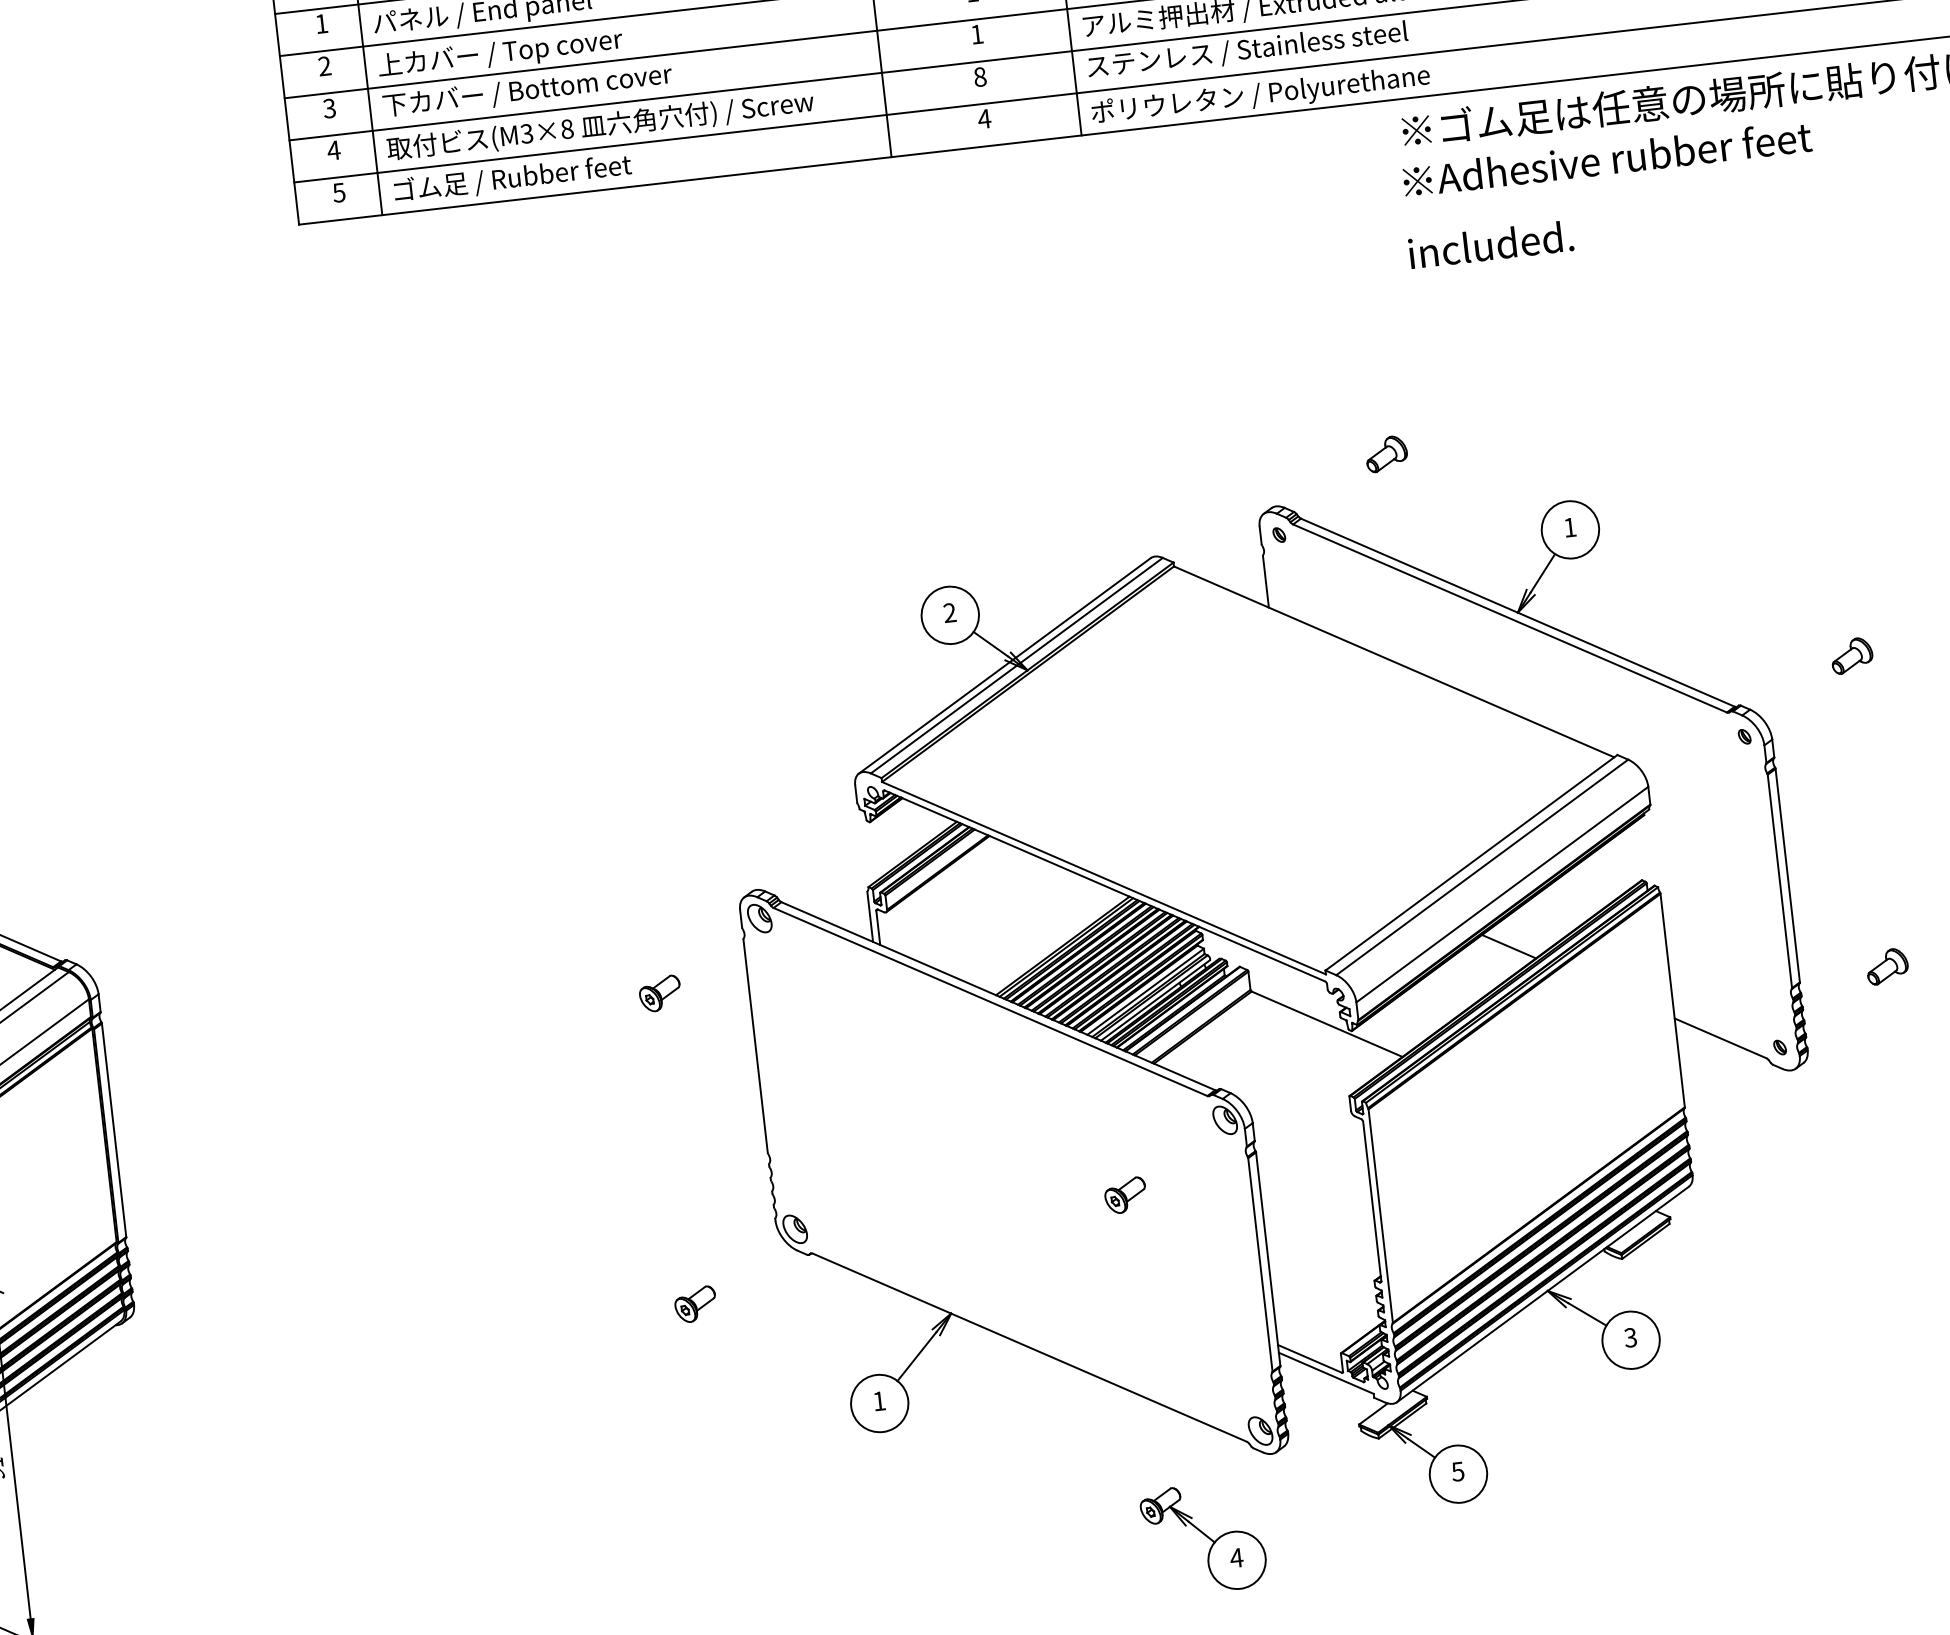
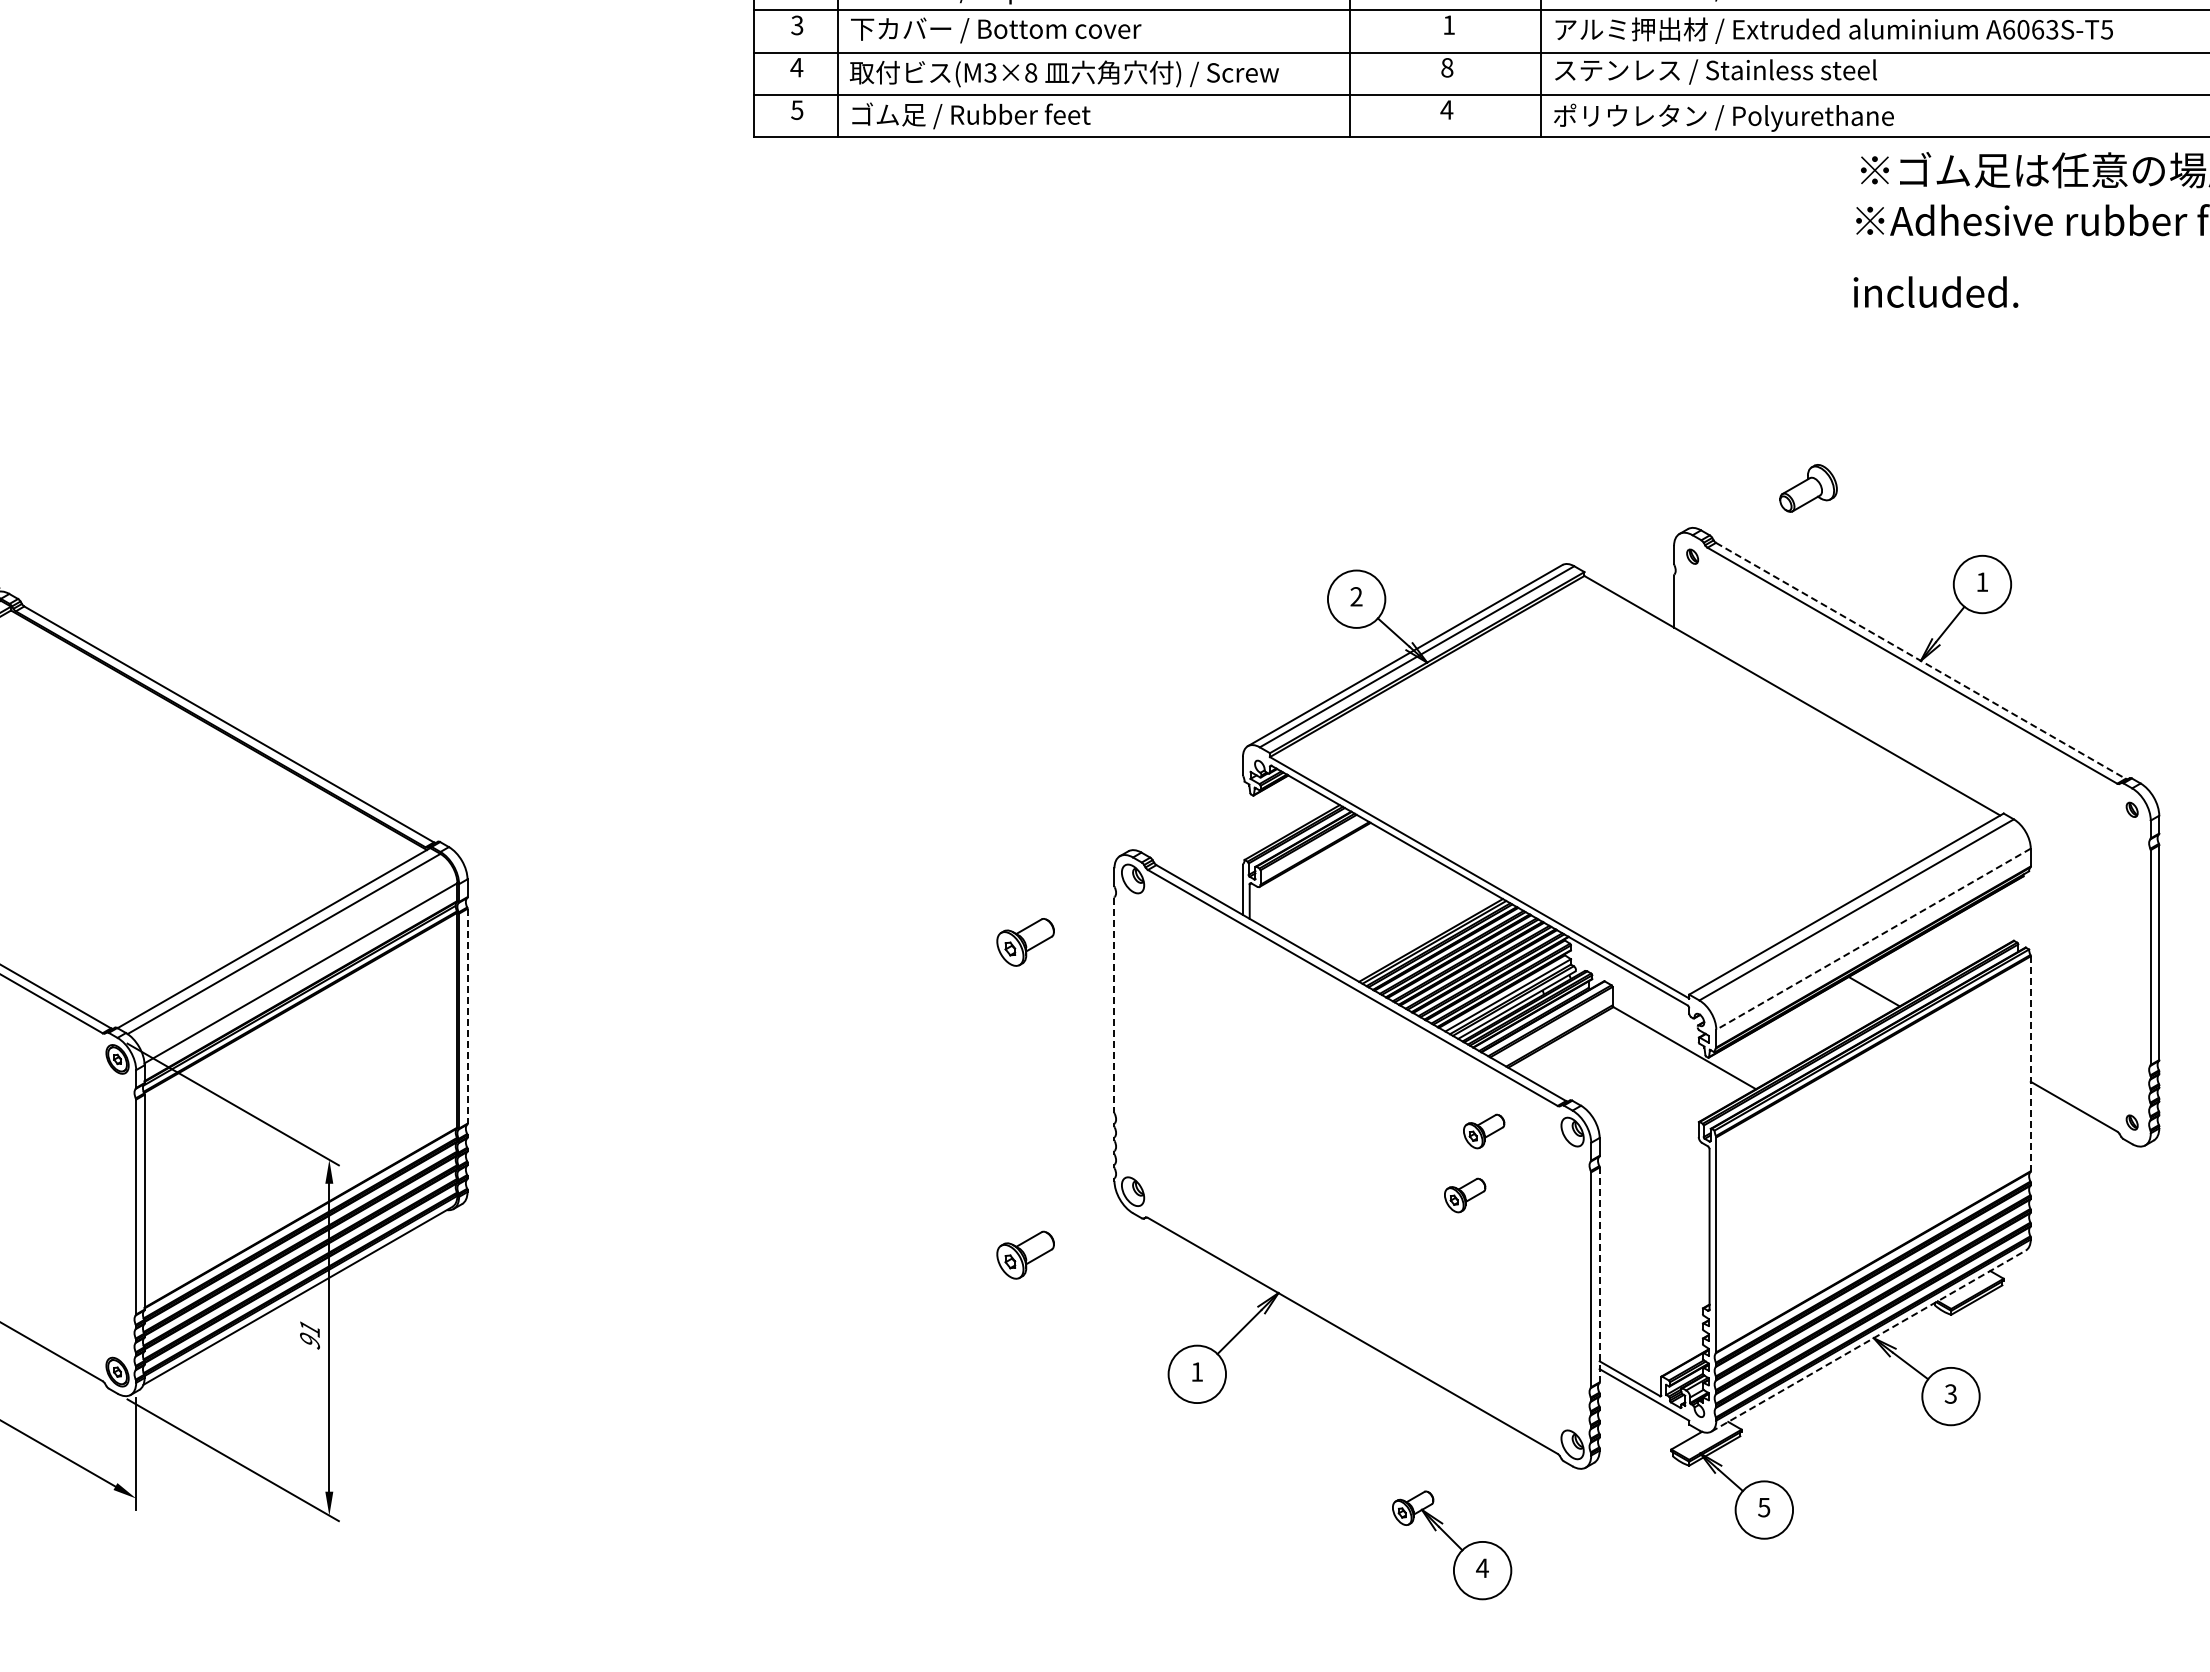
part: (1386, 454) -> (1808, 488), size x1.4
line: (1518, 613) -> (1921, 661), solid -> dashed
line: (1502, 894) -> (1873, 939), solid -> dashed
part: (660, 993) -> (1025, 942), size x1.4
line: (1672, 1001) -> (2030, 1064), solid -> dashed
line: (755, 1046) -> (1114, 1005), solid -> dashed
part: (1137, 1129) -> (1484, 1131), added
line: (114, 1130) -> (467, 1016), solid -> dashed
line: (1268, 1259) -> (1599, 1275), solid -> dashed
line: (1543, 1293) -> (1869, 1340), solid -> dashed
part: (695, 1303) -> (1025, 1254), size x1.4
part: (1204, 1538) -> (1452, 1545), moved

